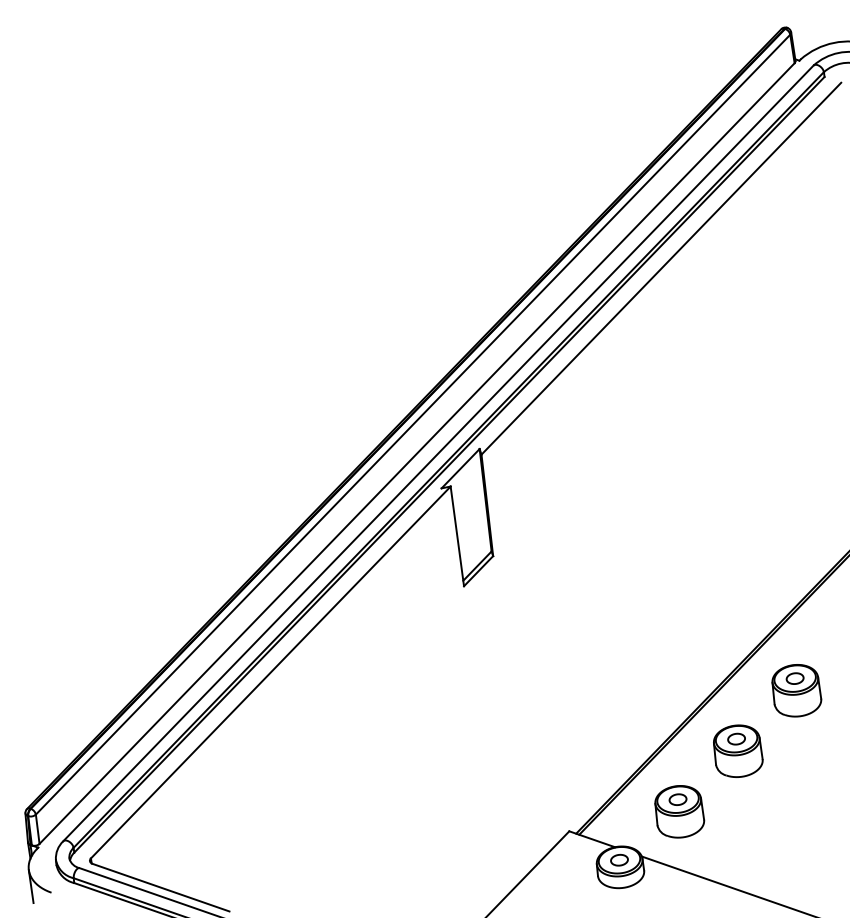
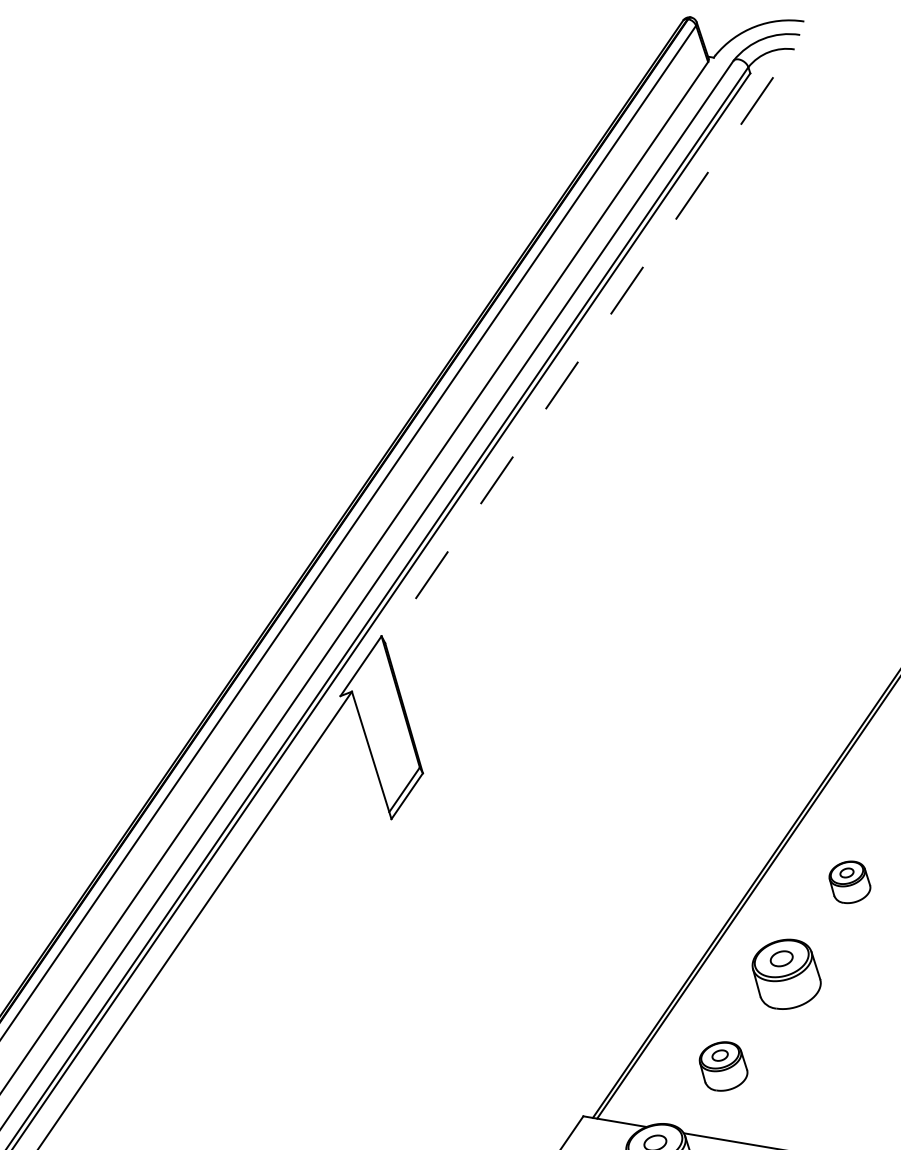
line: (661, 268) -> (579, 359), solid -> dashed
part: (796, 690) -> (849, 881), size x0.6
part: (679, 811) -> (723, 1066), size x0.7

